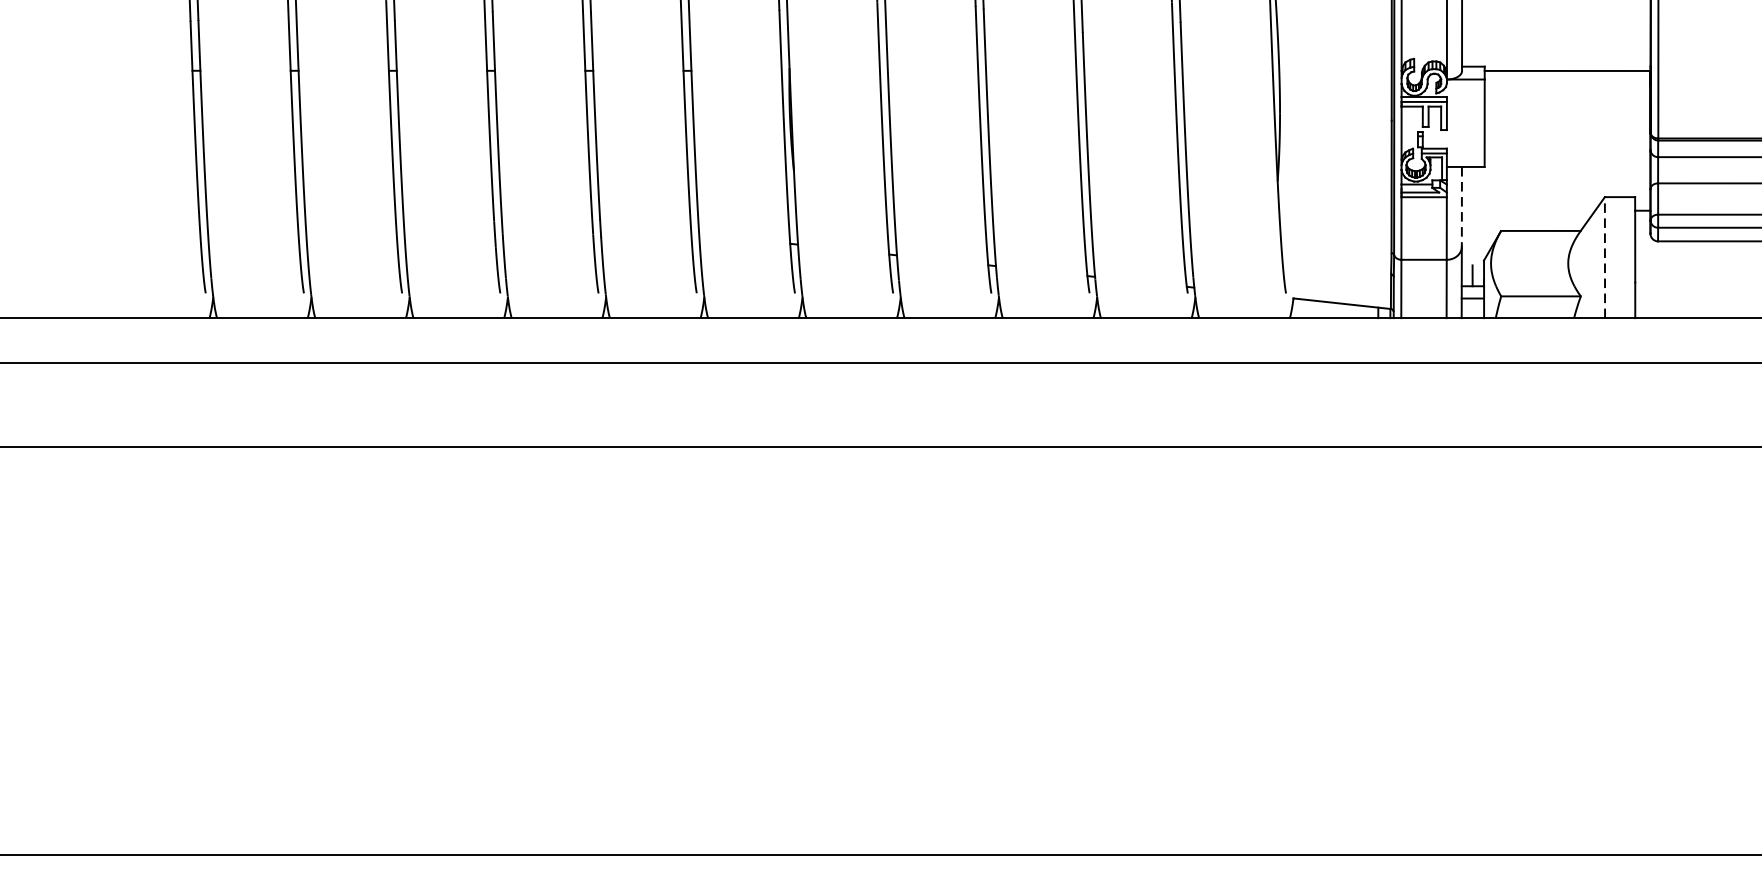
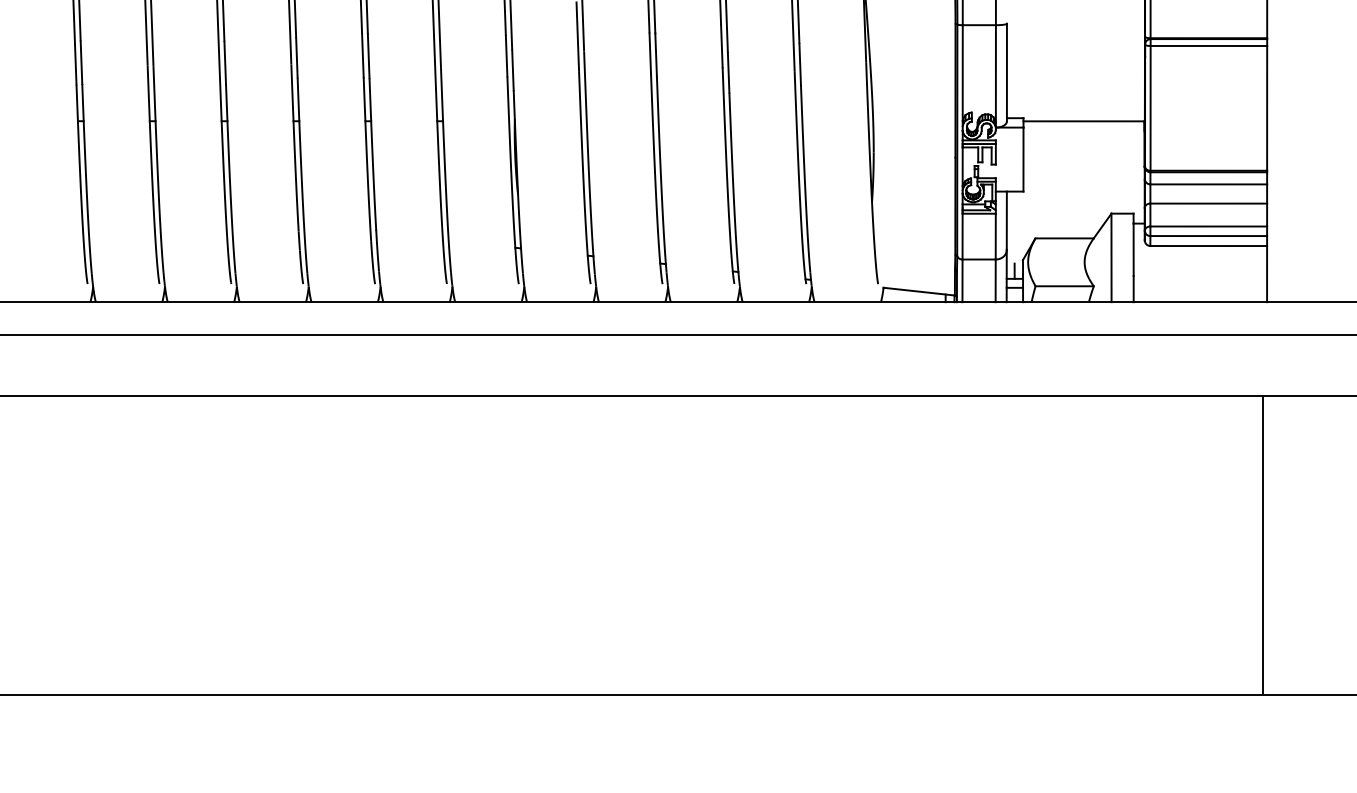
line: (1461, 207) -> (1006, 221), dashed -> solid
line: (1604, 257) -> (1111, 257), dashed -> solid

